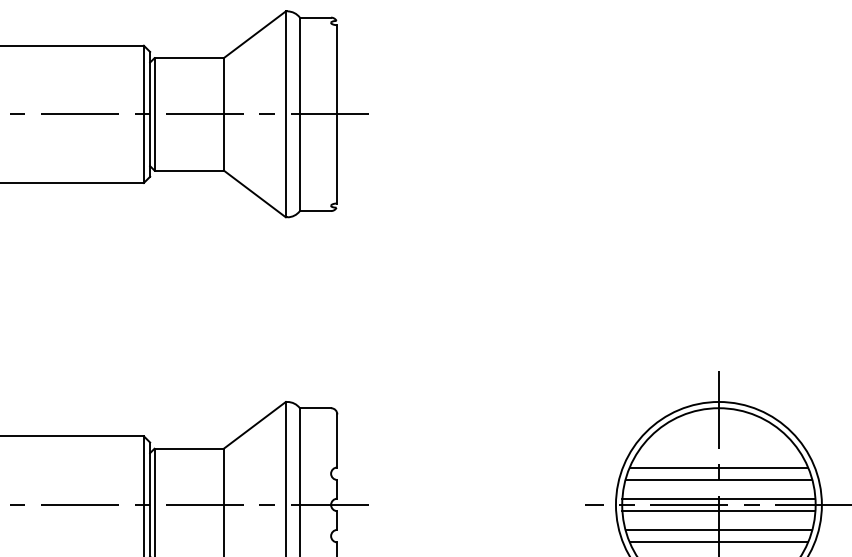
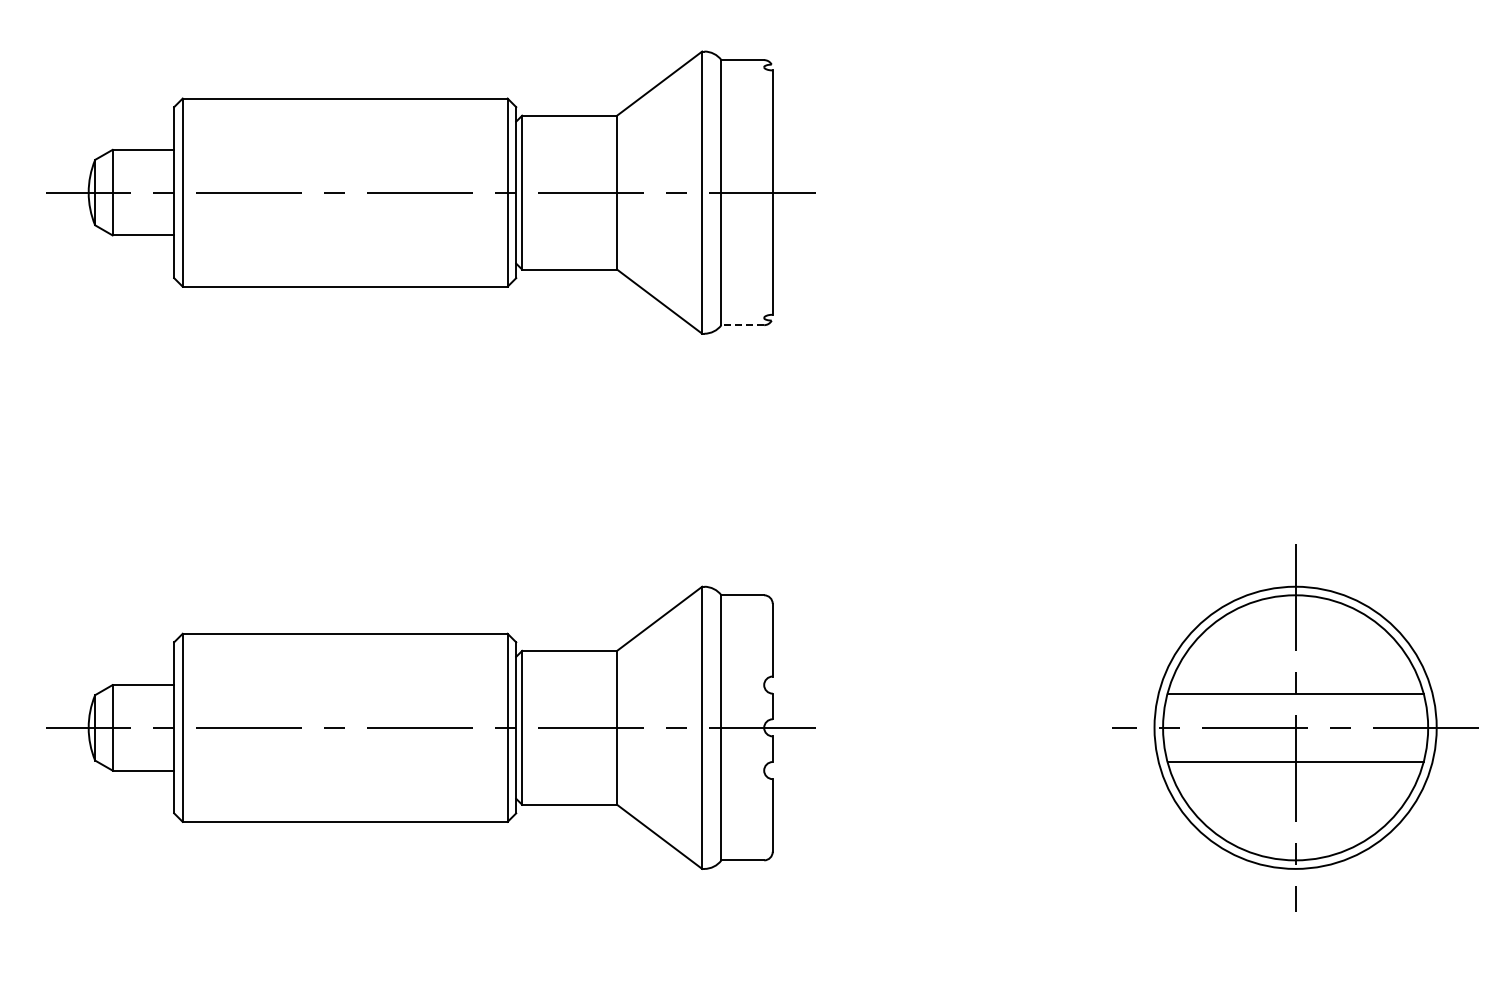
line: (315, 211) -> (742, 325), solid -> dashed
line: (718, 467) -> (1295, 676), removed
line: (718, 498) -> (1295, 719), removed
line: (718, 511) -> (1295, 736), removed
line: (718, 542) -> (1295, 779), removed

